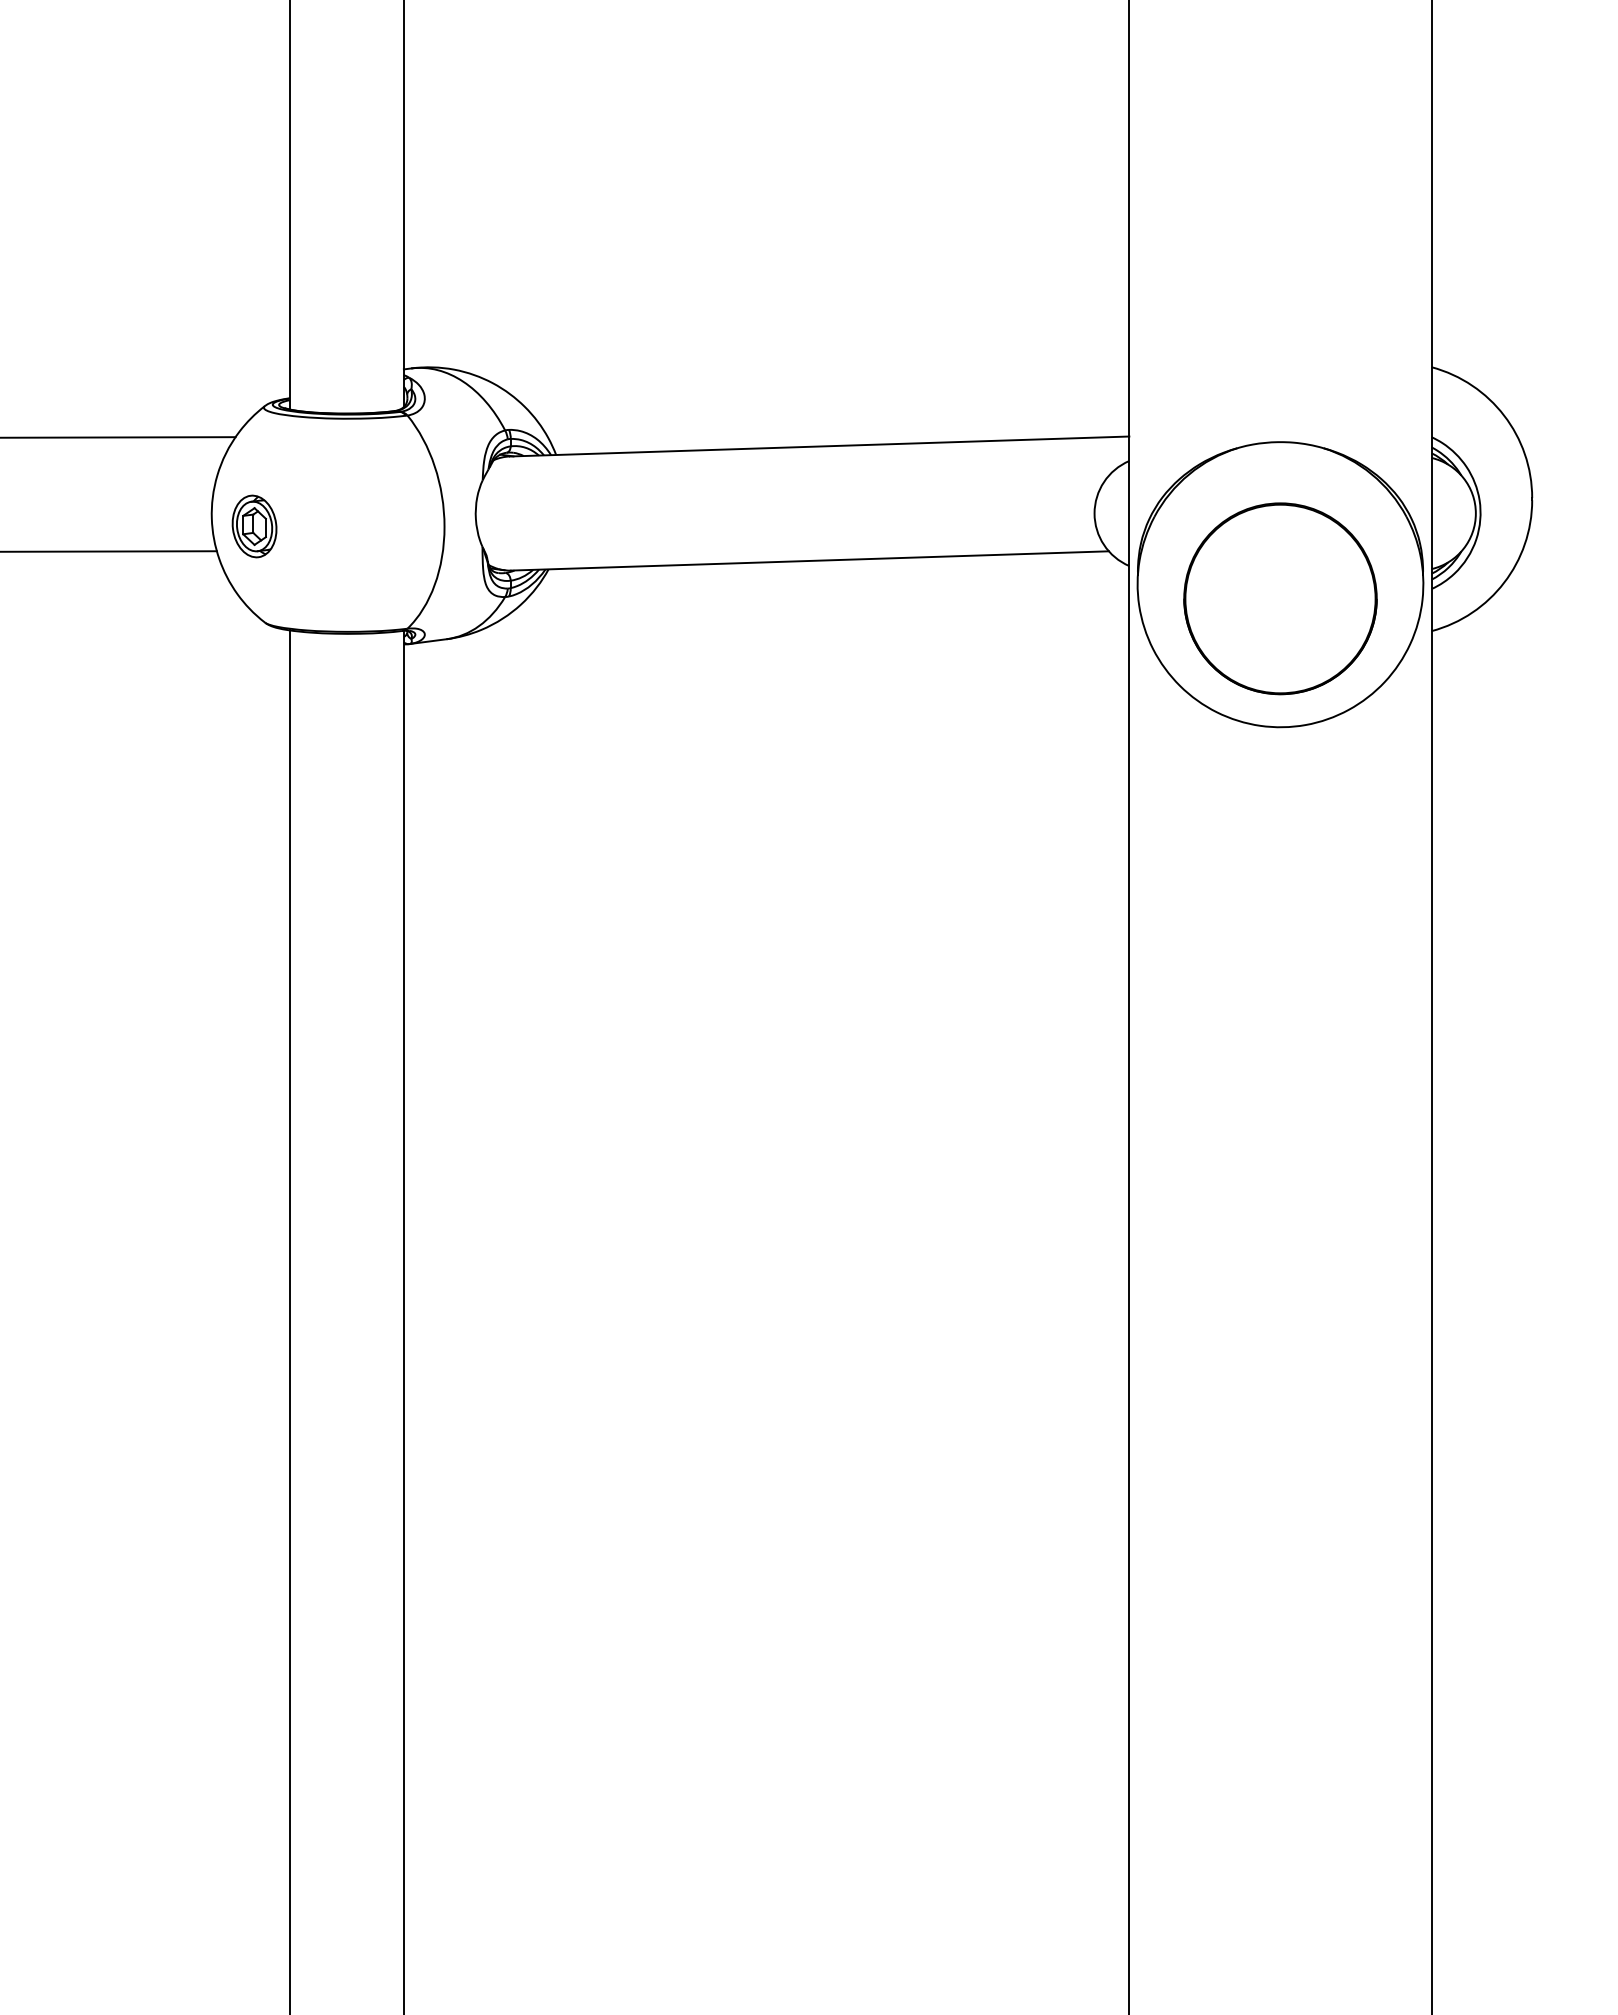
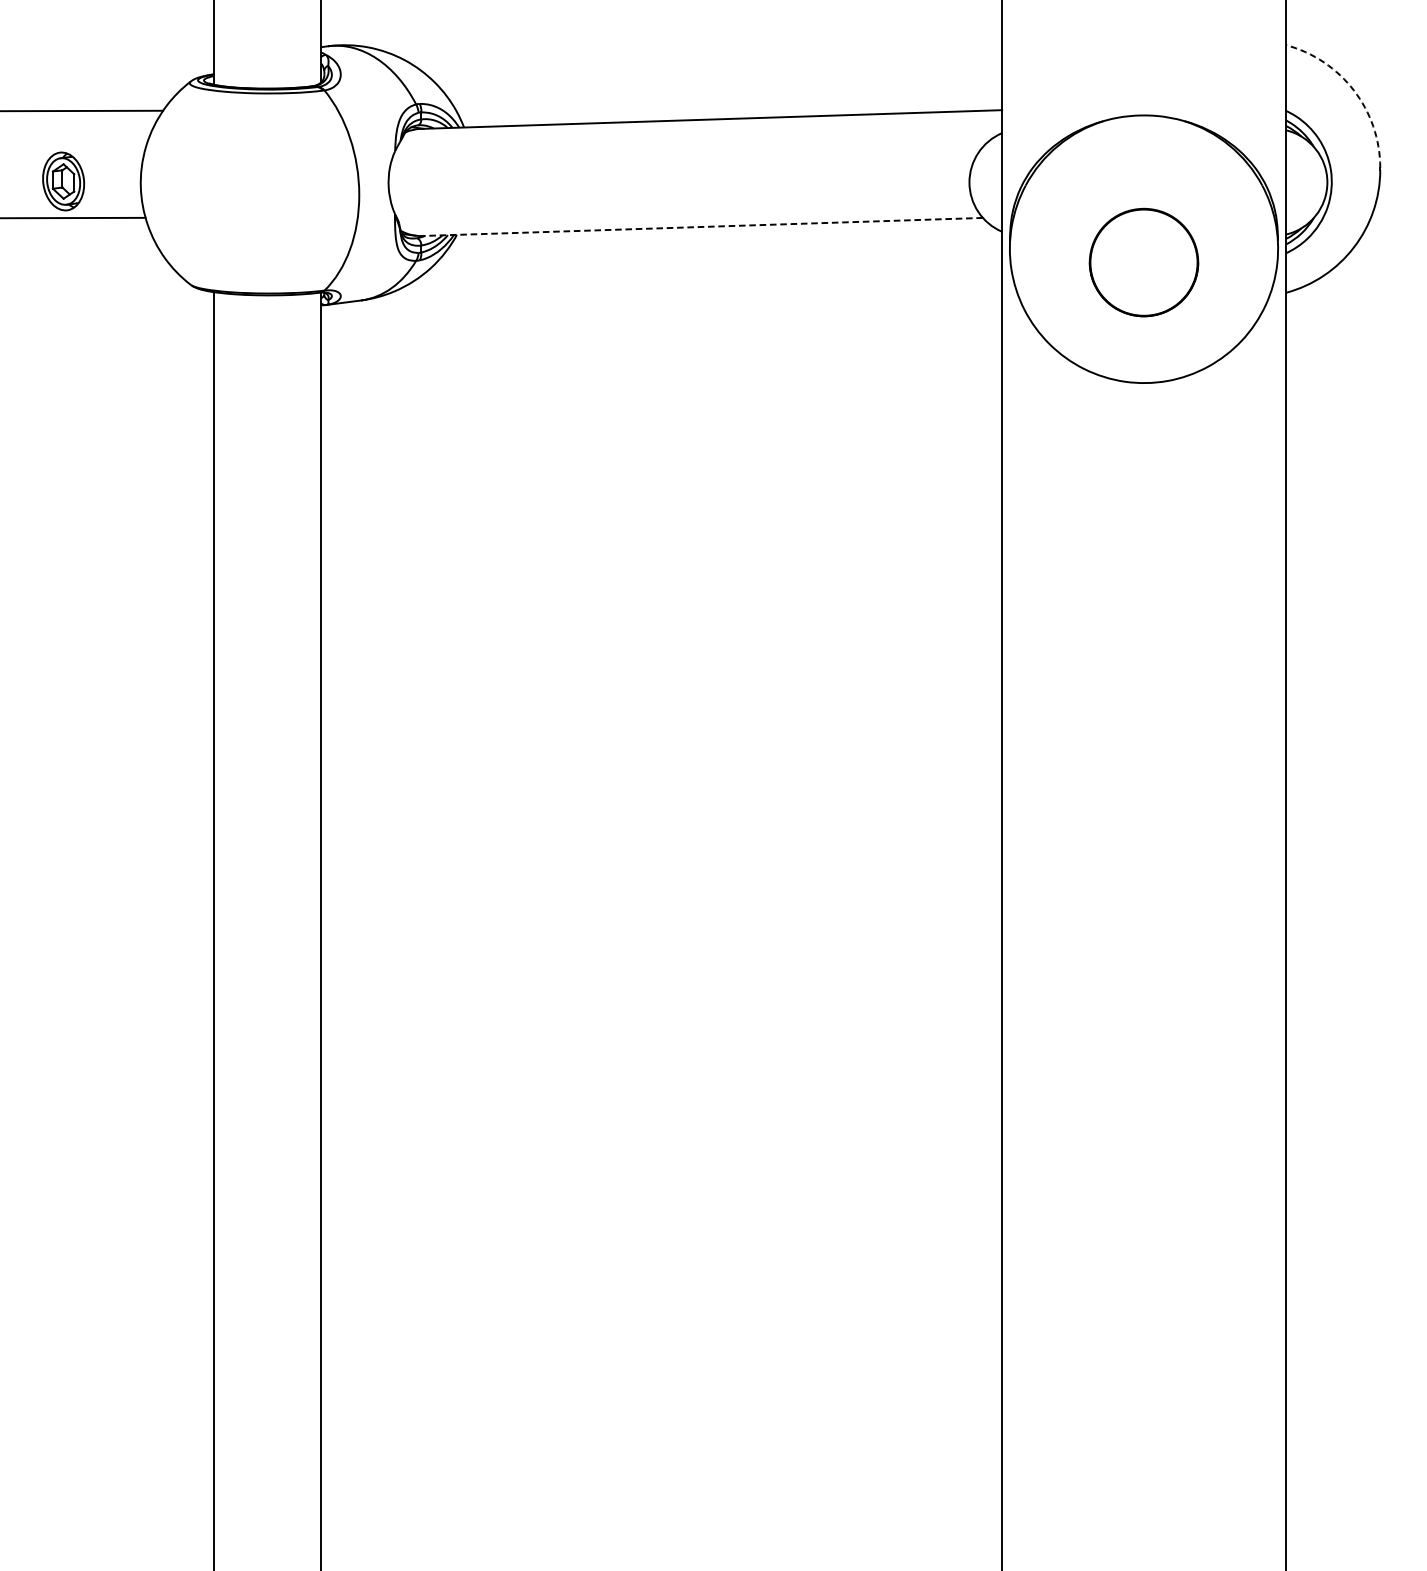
arc: (1504, 415) -> (1354, 90), solid -> dashed
part: (254, 526) -> (63, 181), moved
line: (810, 560) -> (702, 226), solid -> dashed
part: (1280, 598) -> (1144, 262), size x0.6

